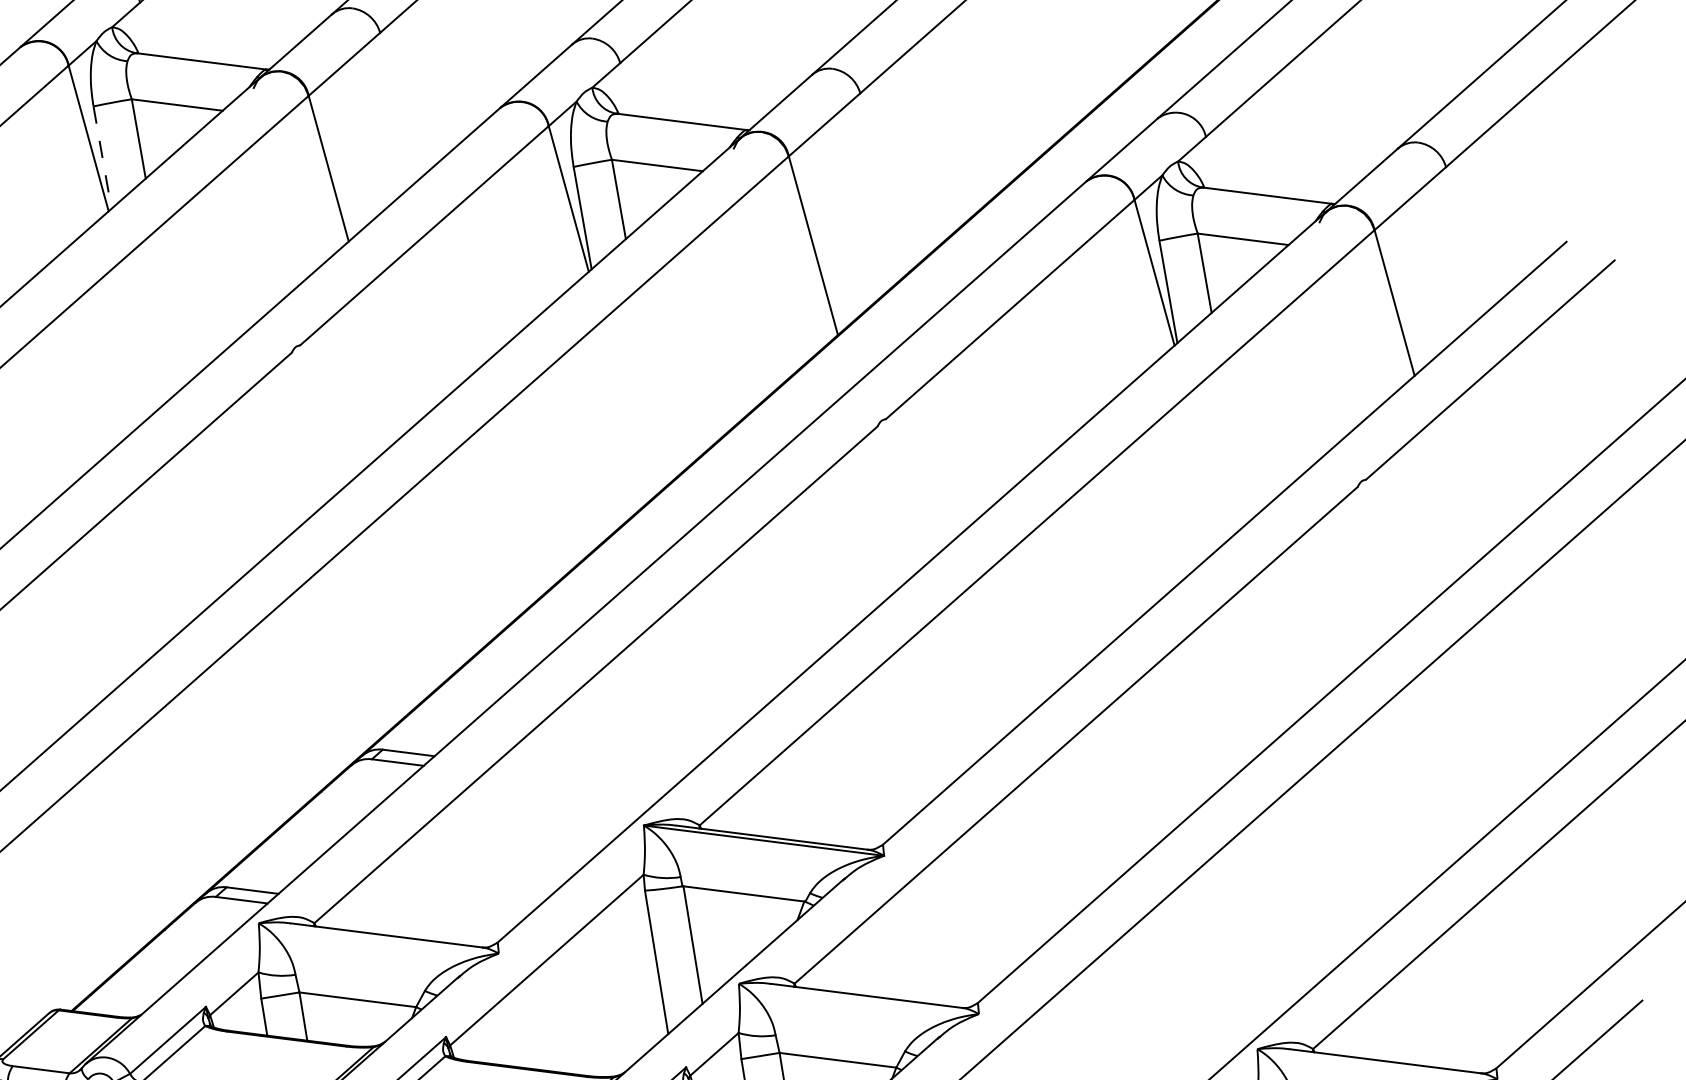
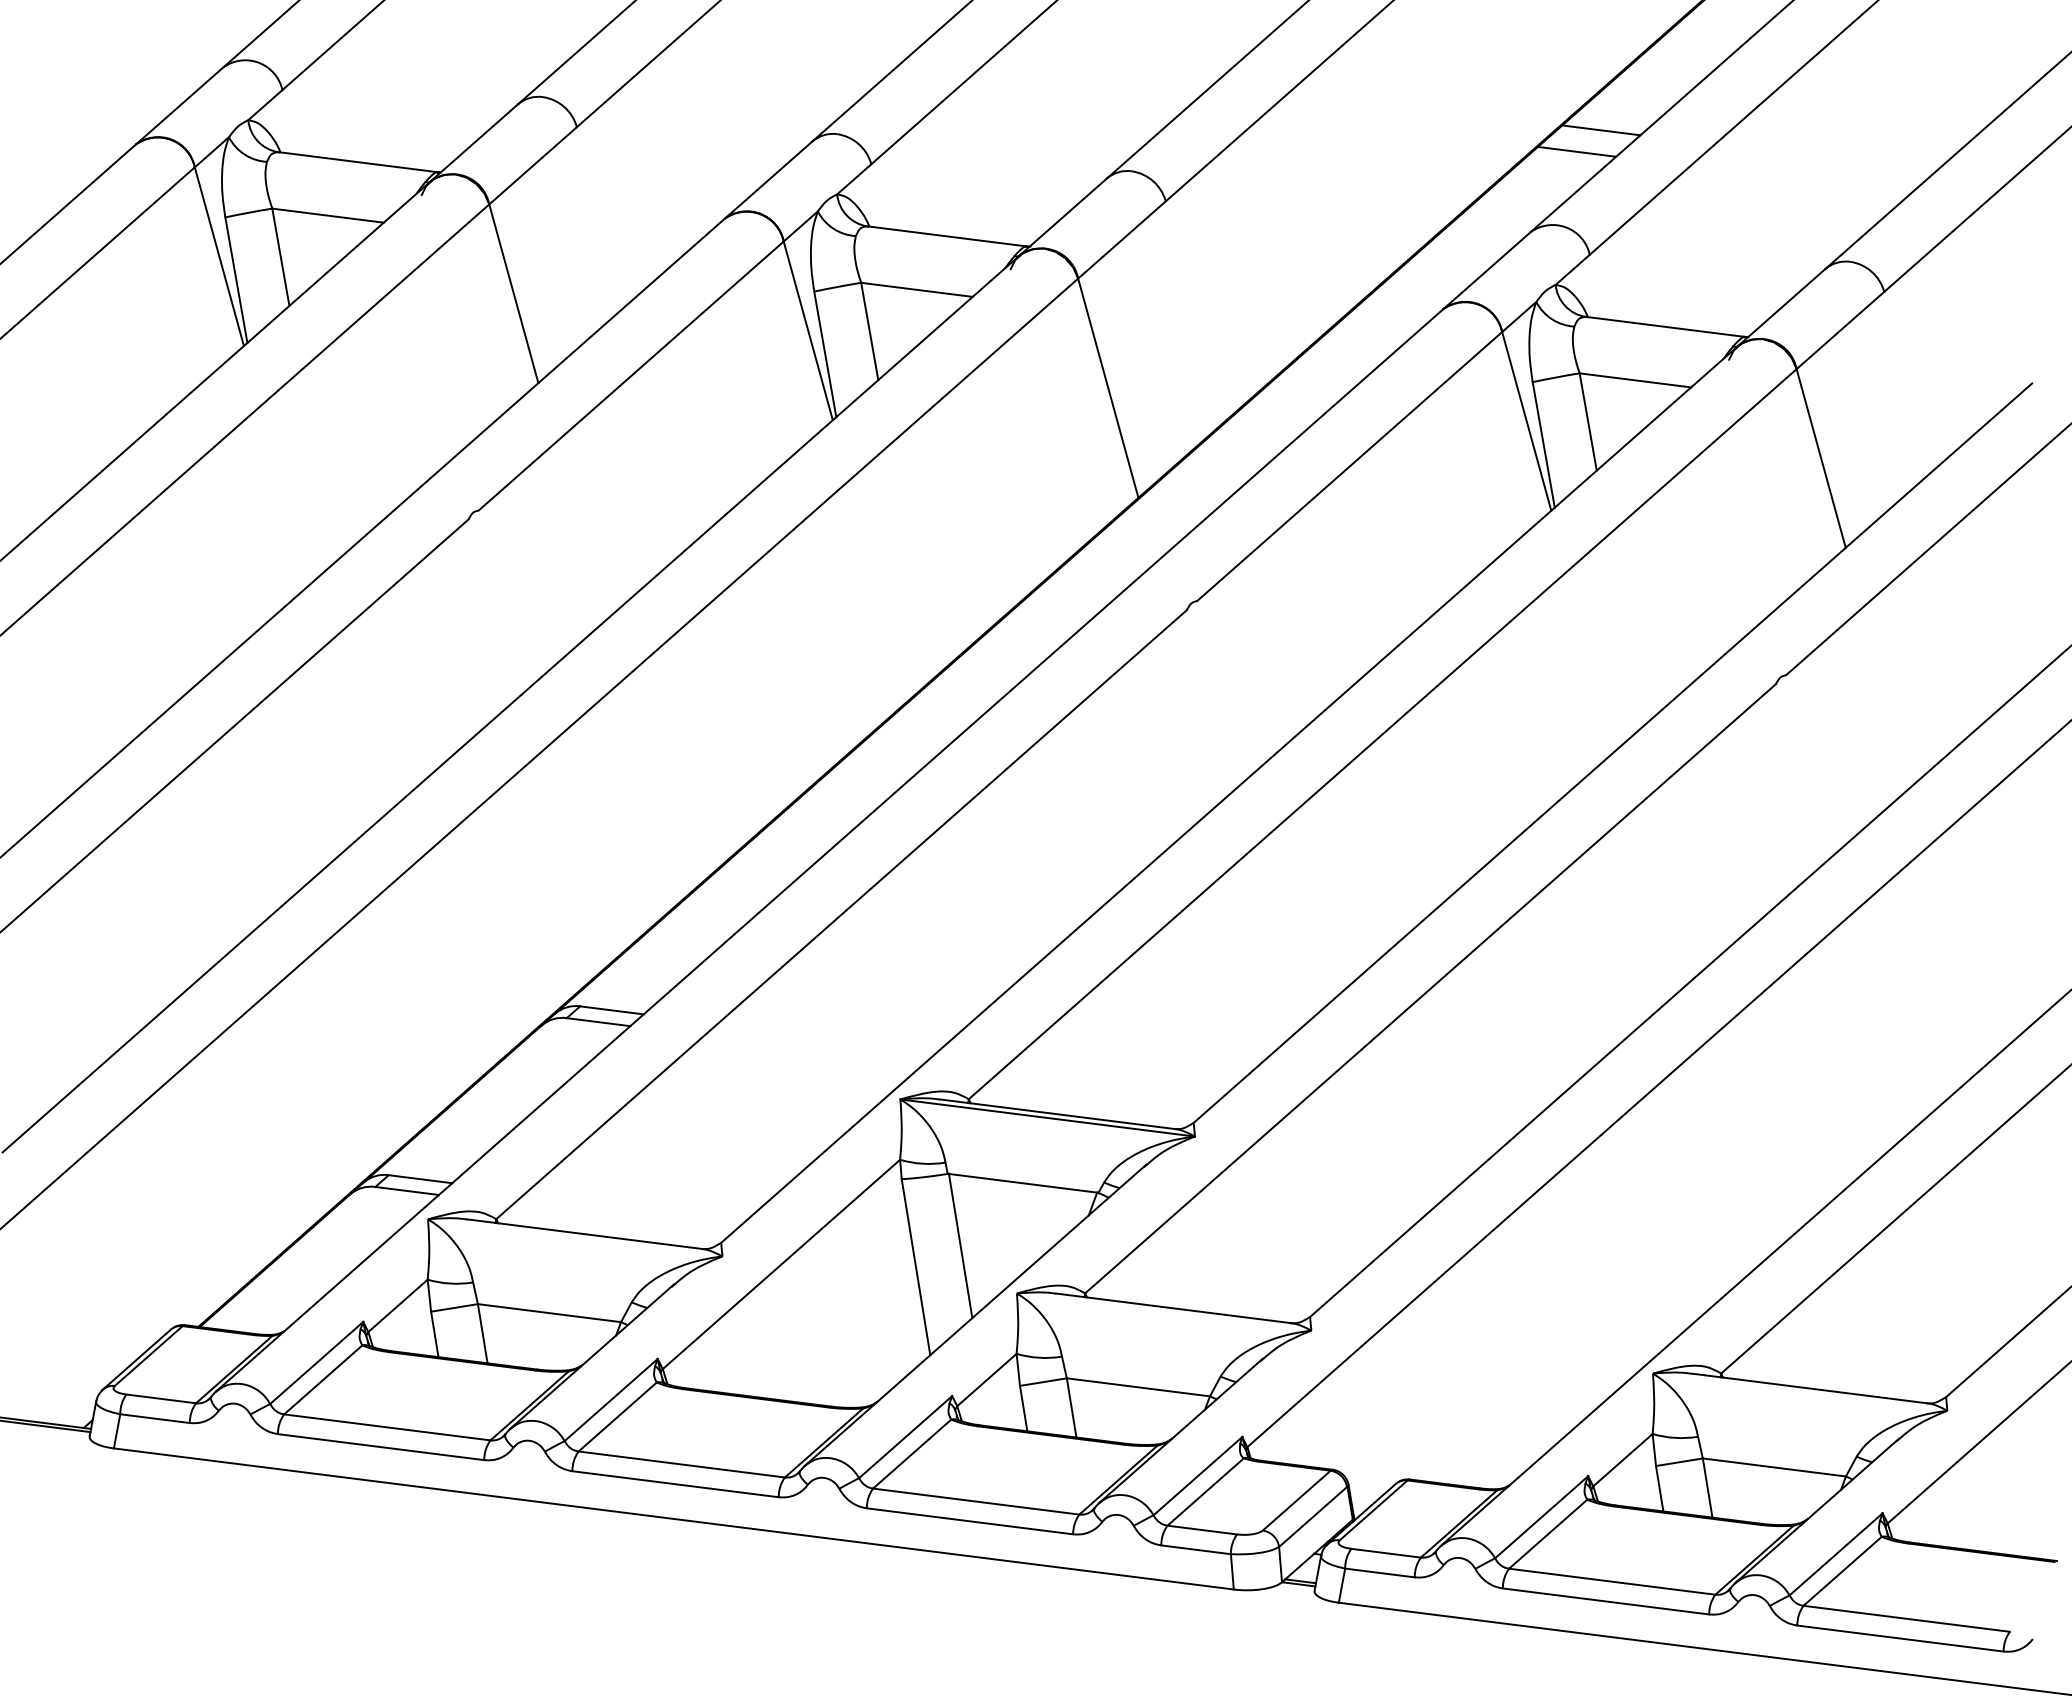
line: (1215, 35) -> (1601, 130), added
line: (1195, 52) -> (1576, 151), added
line: (102, 157) -> (236, 280), dashed -> solid

